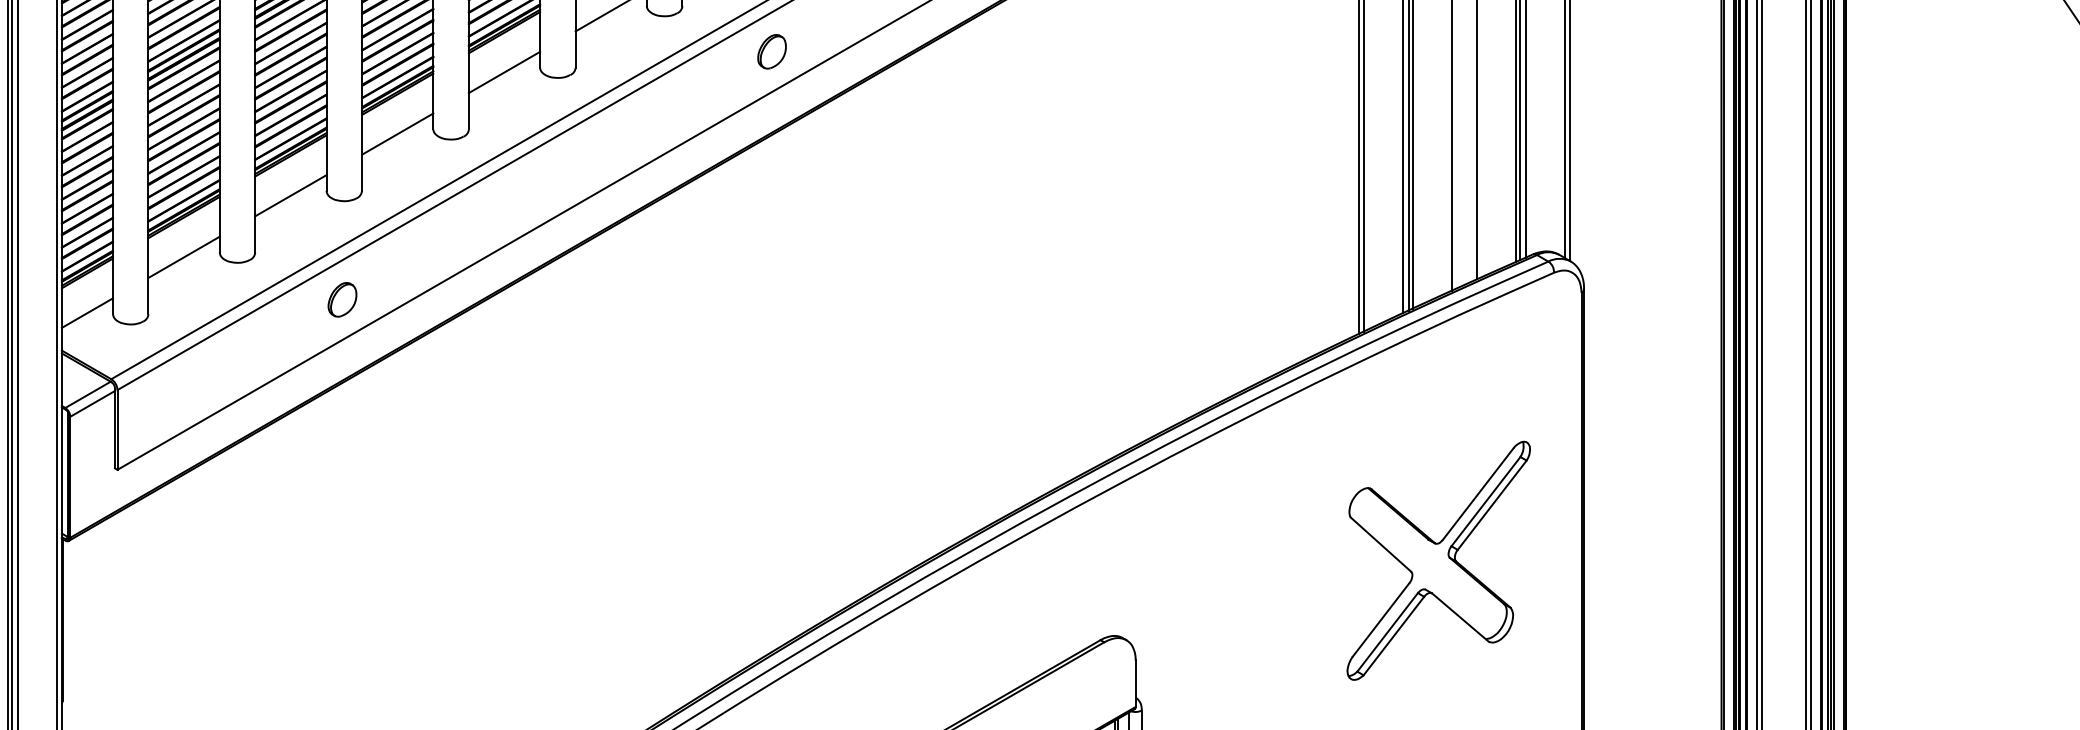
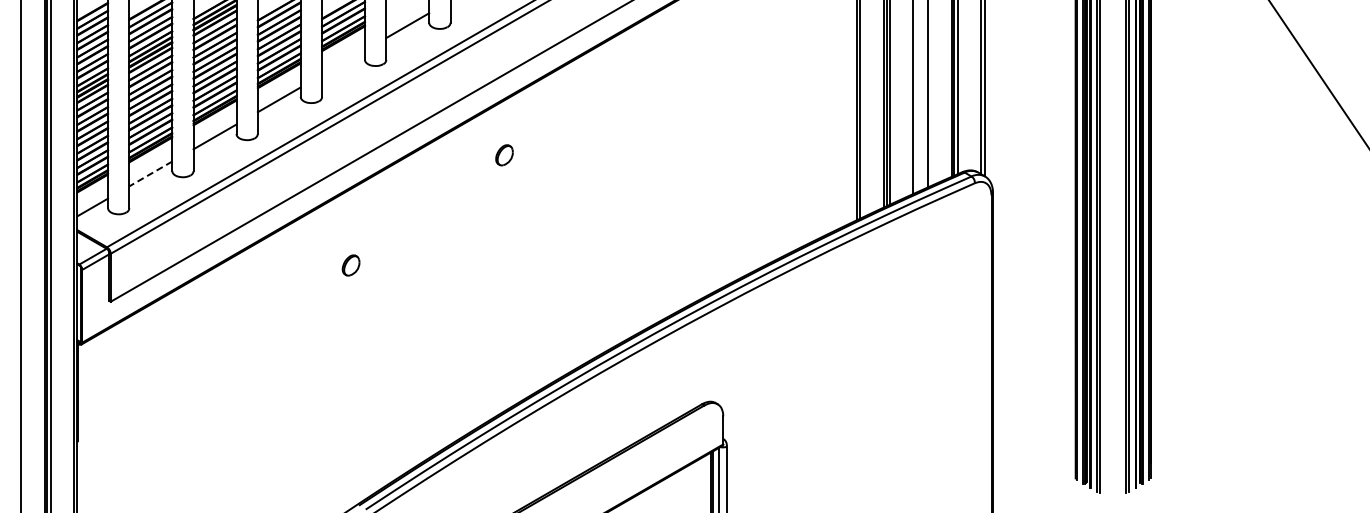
part: (772, 52) -> (504, 155), moved
line: (504, 72) -> (343, 62), removed
line: (183, 256) -> (150, 173), solid -> dashed
part: (341, 299) -> (350, 265), moved
part: (1438, 560) -> (905, 356), removed

